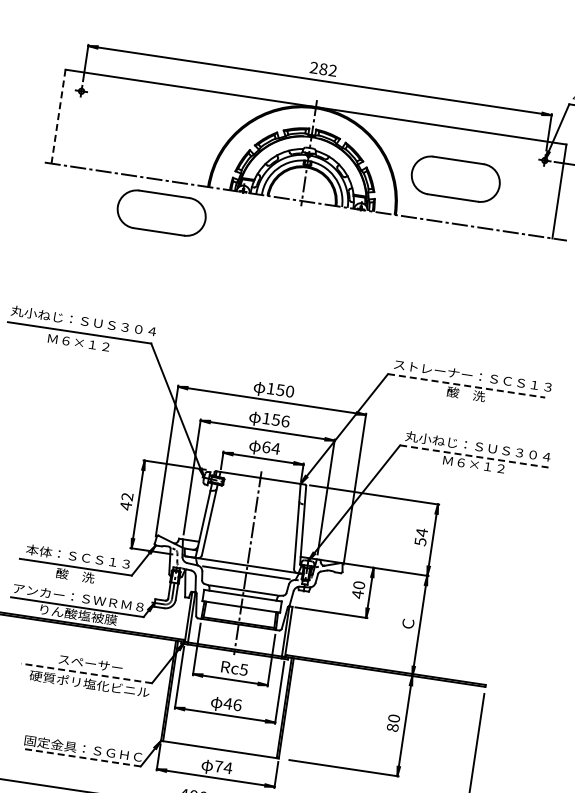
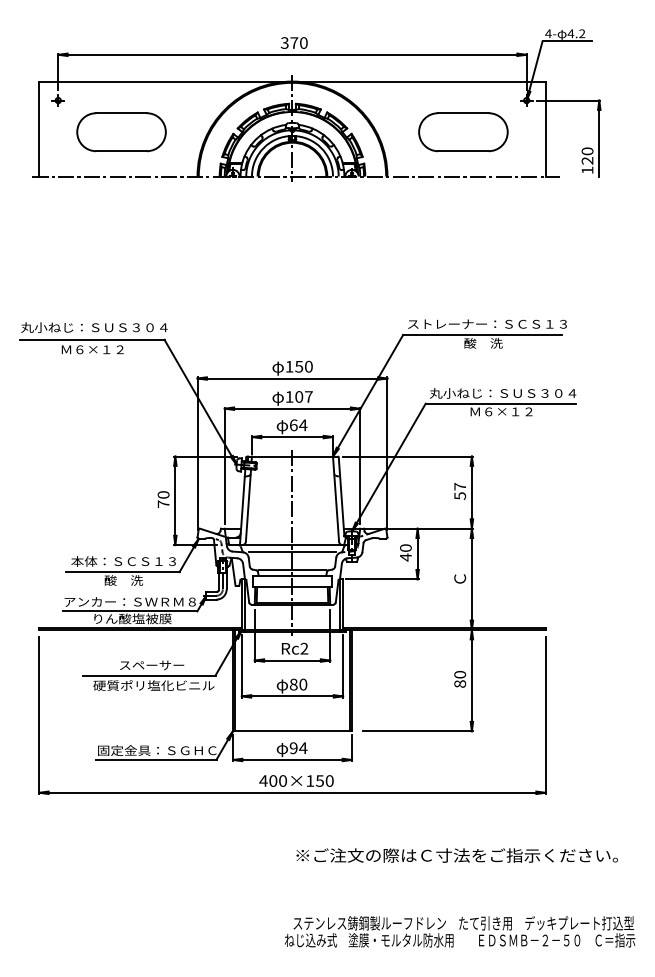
text: (322, 68) -> (293, 42), 282 -> 370
line: (58, 116) -> (39, 128), dashed -> solid
part: (455, 179) -> (463, 132), moved
part: (161, 213) -> (121, 132), moved
line: (467, 385) -> (483, 334), dashed -> solid
text: (280, 420) -> (303, 396), 156 -> 107
line: (475, 456) -> (501, 403), dashed -> solid
text: (126, 501) -> (163, 499), 42 -> 70
text: (421, 532) -> (459, 486), 54 -> 57
text: (244, 669) -> (304, 648), Rc5 -> Rc2
line: (85, 673) -> (148, 675), dashed -> solid
text: (232, 704) -> (298, 684), 46 -> 80
line: (81, 757) -> (156, 759), dashed -> solid
text: (218, 766) -> (293, 748), 74 -> 94

